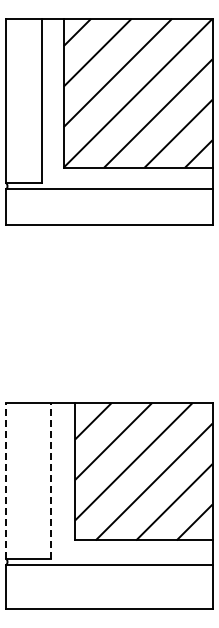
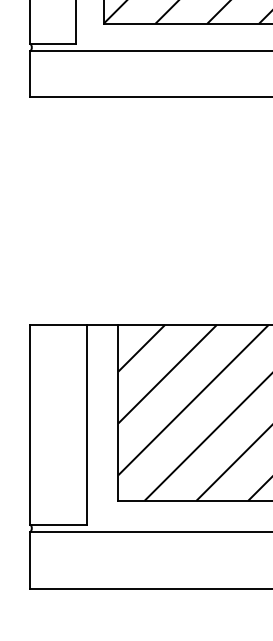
line: (6, 481) -> (30, 425), dashed -> solid
line: (50, 481) -> (86, 425), dashed -> solid

